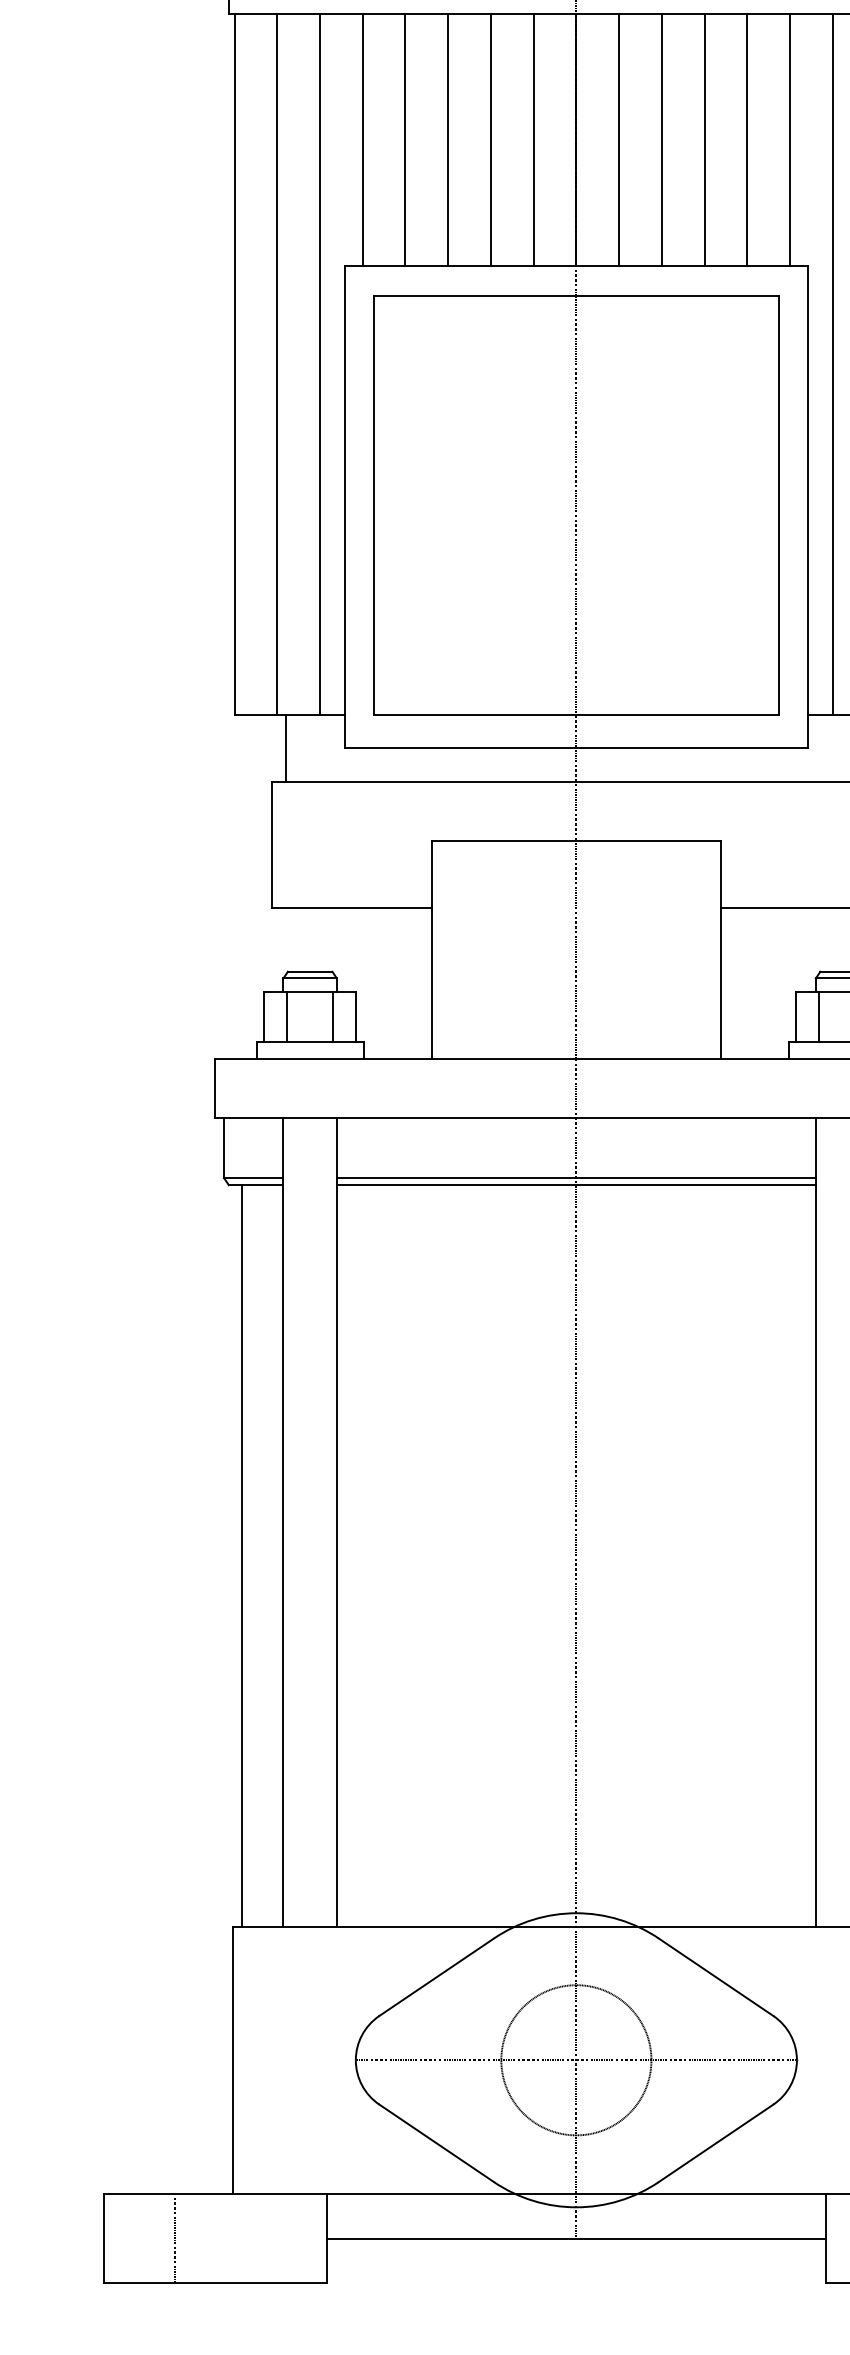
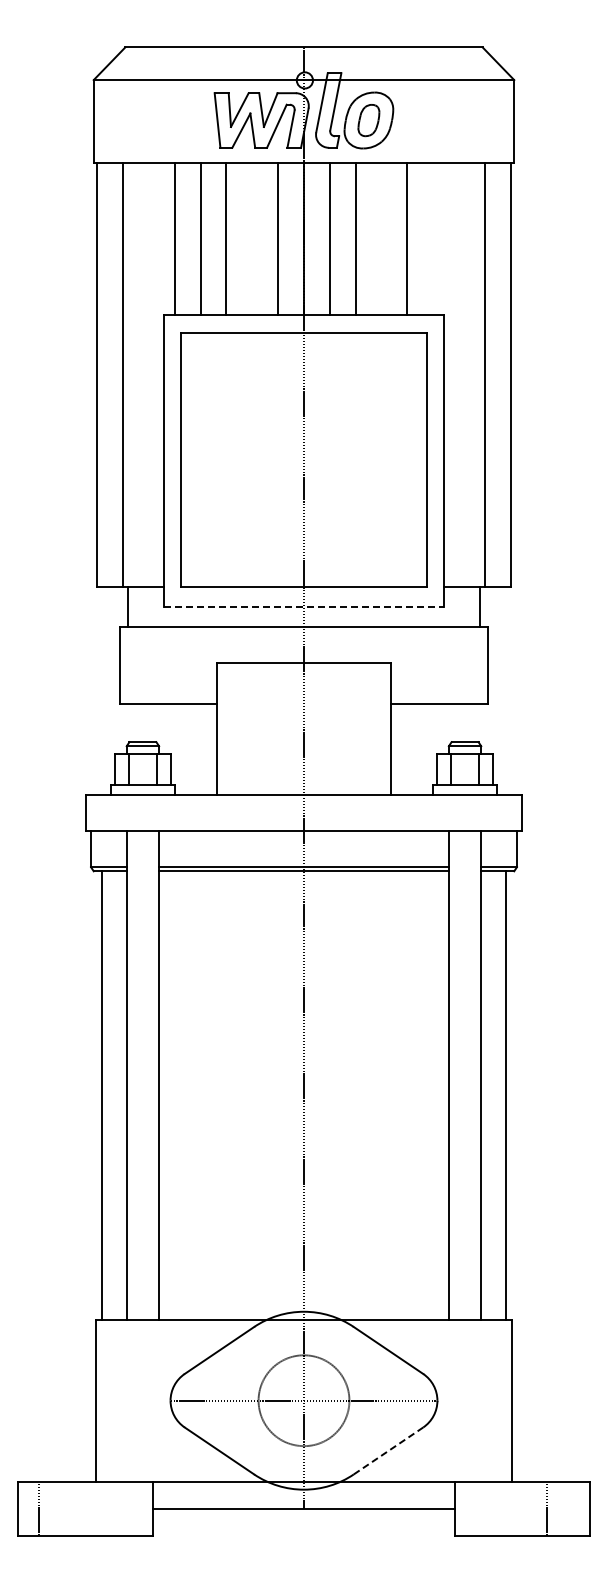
line: (491, 139) -> (252, 238), removed
line: (704, 139) -> (381, 238), removed
line: (790, 139) -> (433, 238), removed
line: (319, 364) -> (148, 374), removed
line: (833, 364) -> (459, 374), removed
line: (577, 747) -> (304, 606), solid -> dashed
line: (716, 2142) -> (388, 1450), solid -> dashed
line: (175, 2238) -> (39, 1508), moved

